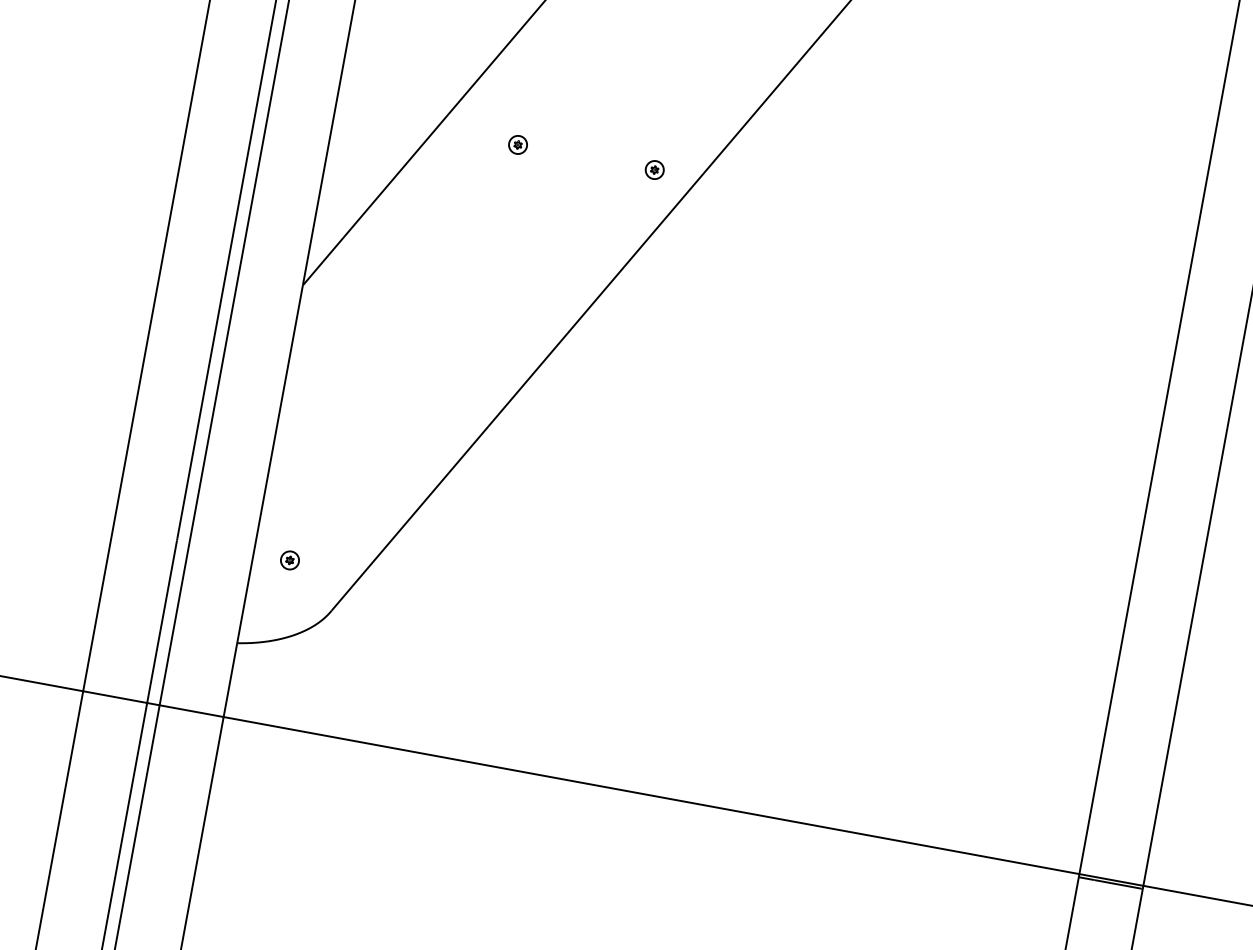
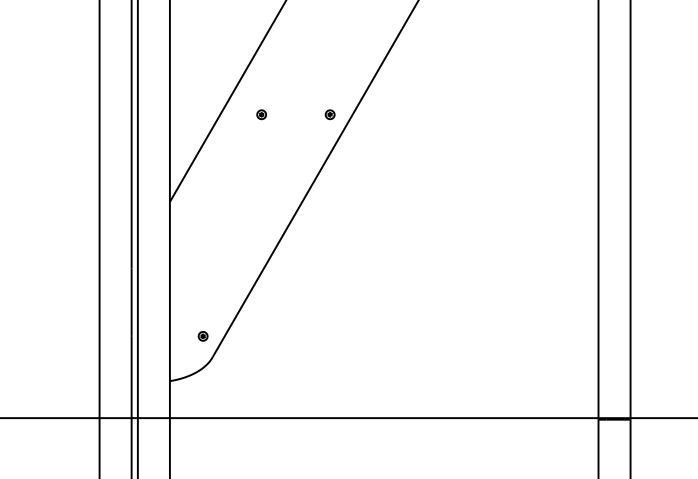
part: (288, 560) -> (202, 336), moved

